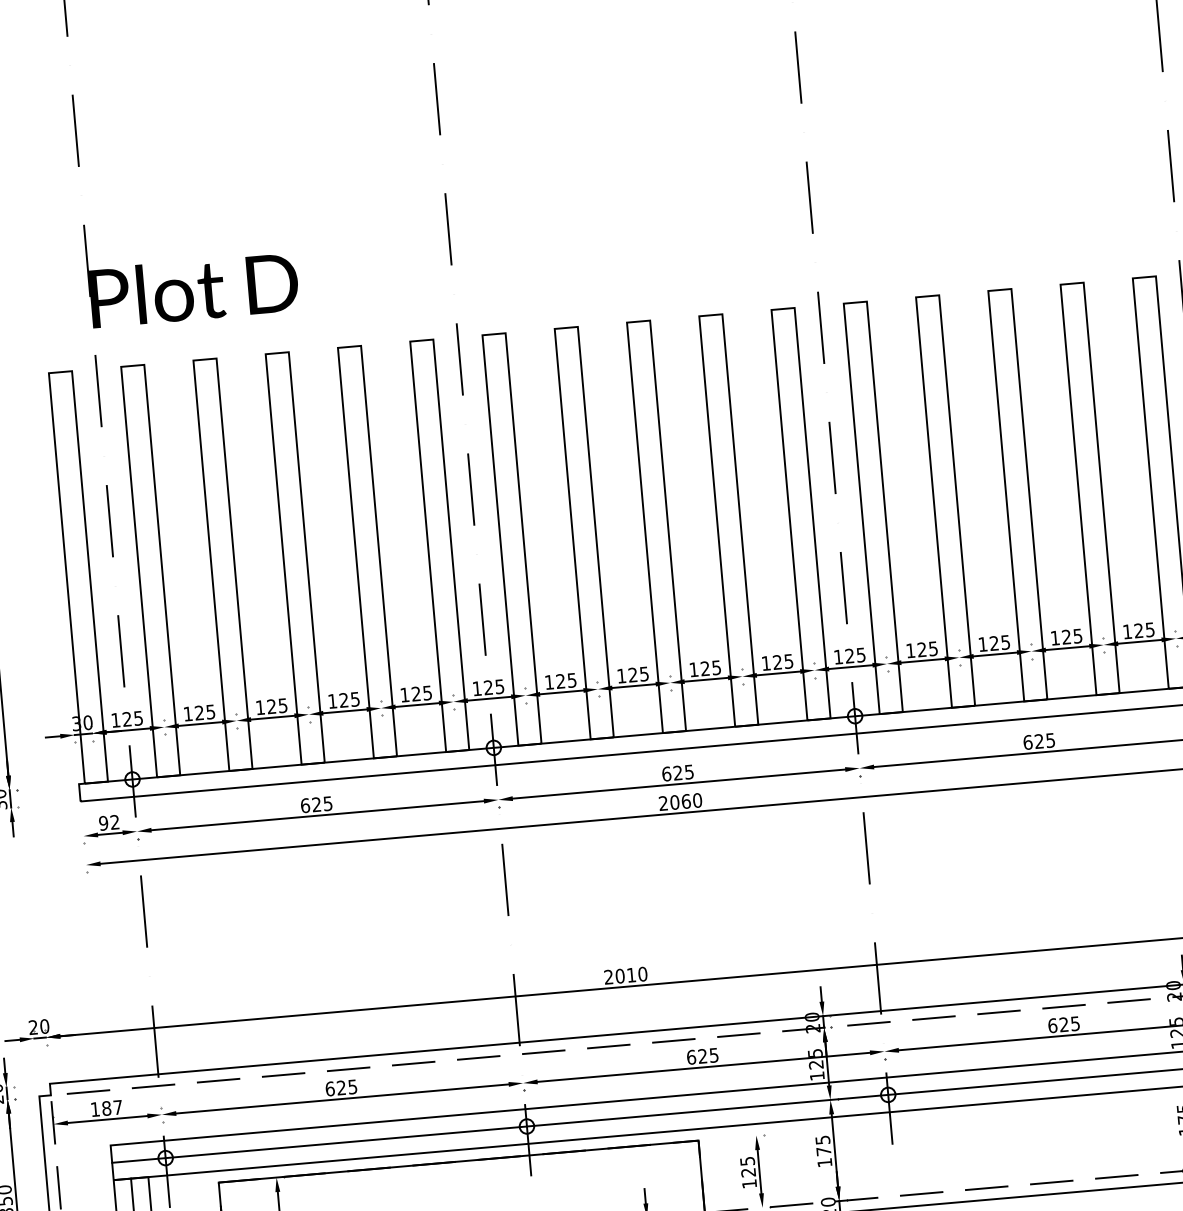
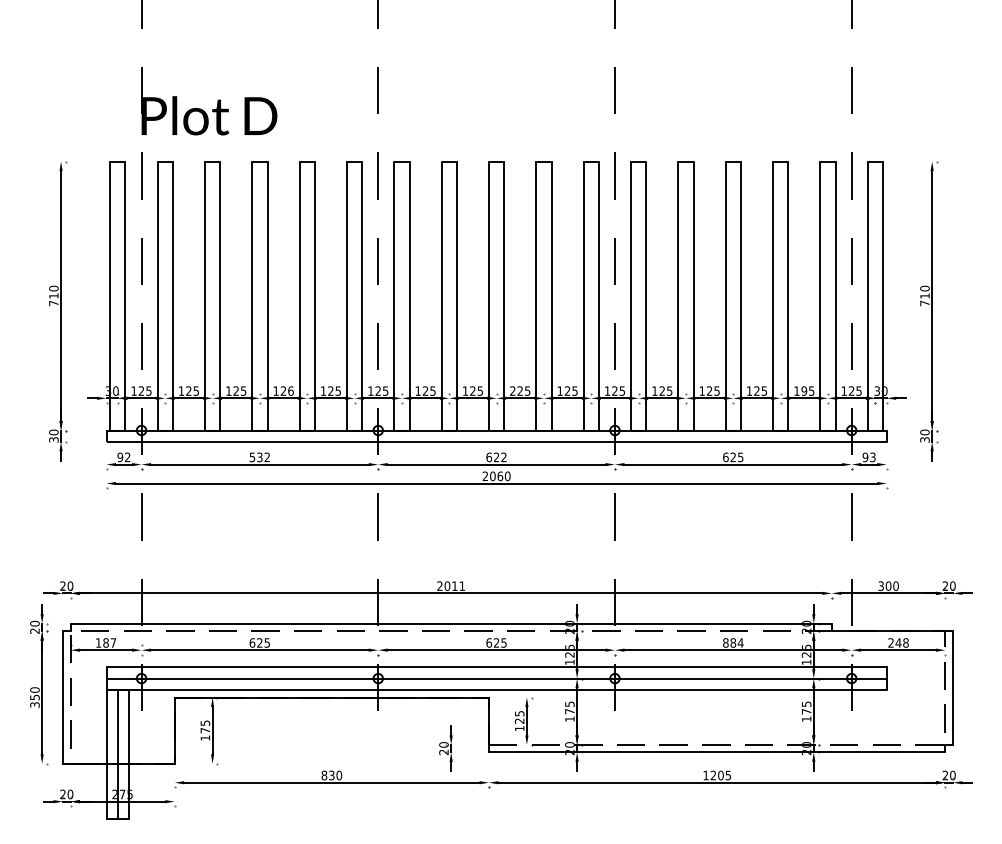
text: (1139, 629) -> (804, 390), 125 -> 195
text: (693, 668) -> (512, 390), 125 -> 225
text: (354, 698) -> (290, 390), 125 -> 126
text: (688, 772) -> (503, 457), 625 -> 622
text: (316, 804) -> (259, 457), 625 -> 532
text: (643, 973) -> (462, 585), 2010 -> 2011
text: (1064, 1023) -> (733, 642), 625 -> 884

